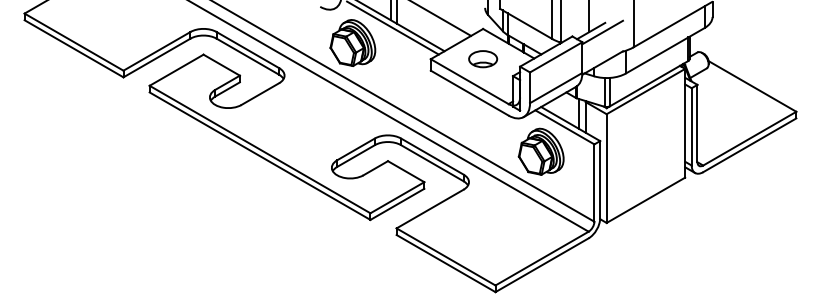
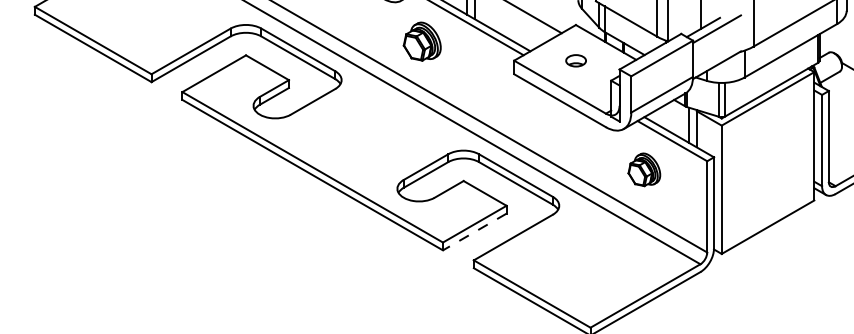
part: (352, 42) -> (421, 40), size x0.7
part: (483, 59) -> (576, 61), size x0.6
part: (540, 151) -> (643, 169), size x0.6
line: (396, 204) -> (473, 232), solid -> dashed

